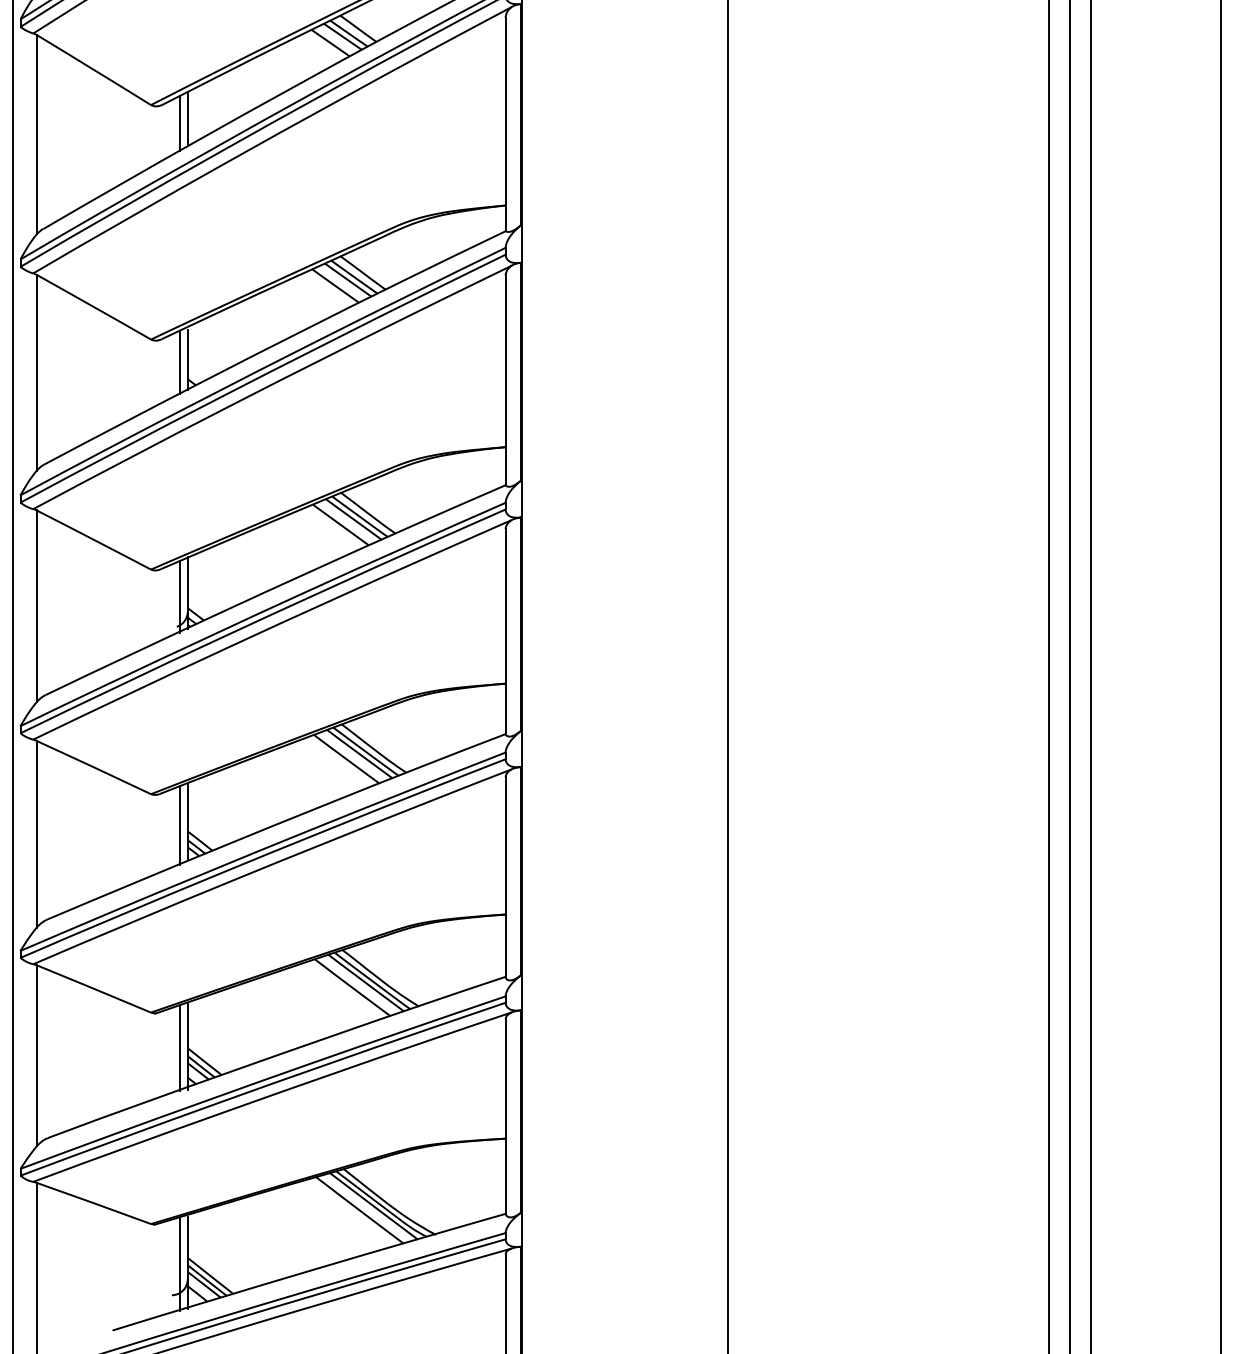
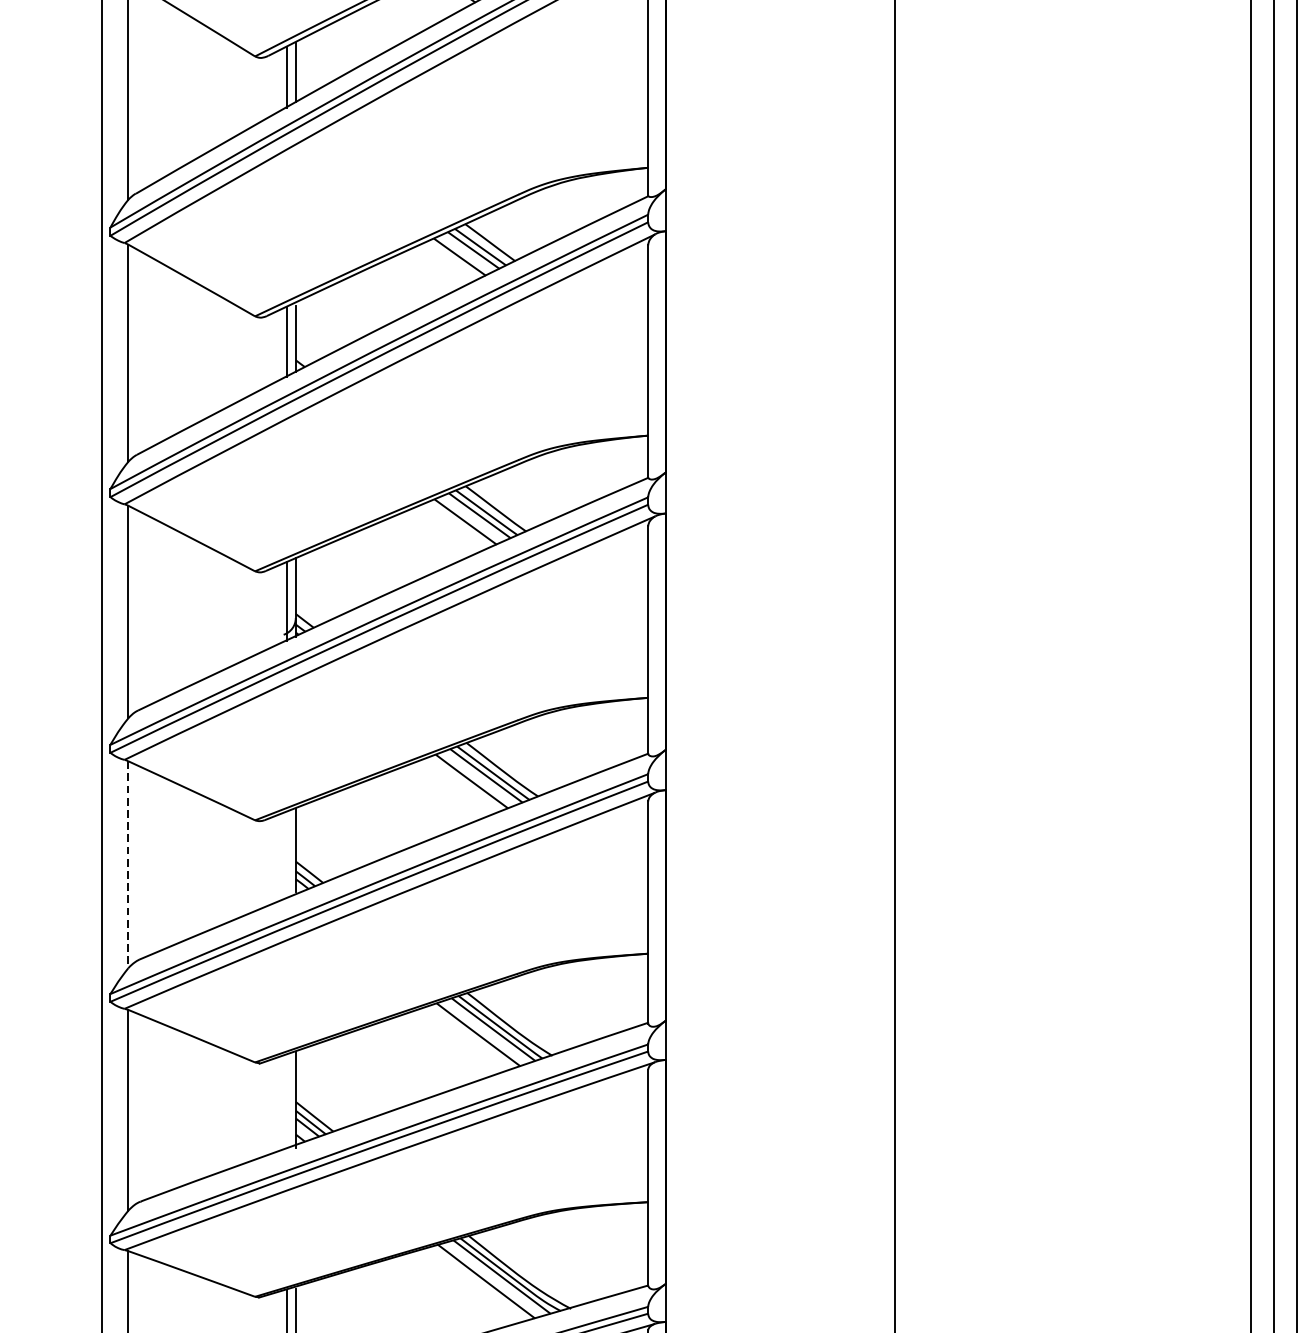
line: (179, 825) -> (286, 855), removed
line: (36, 834) -> (128, 865), solid -> dashed
line: (179, 1047) -> (286, 1101), removed

